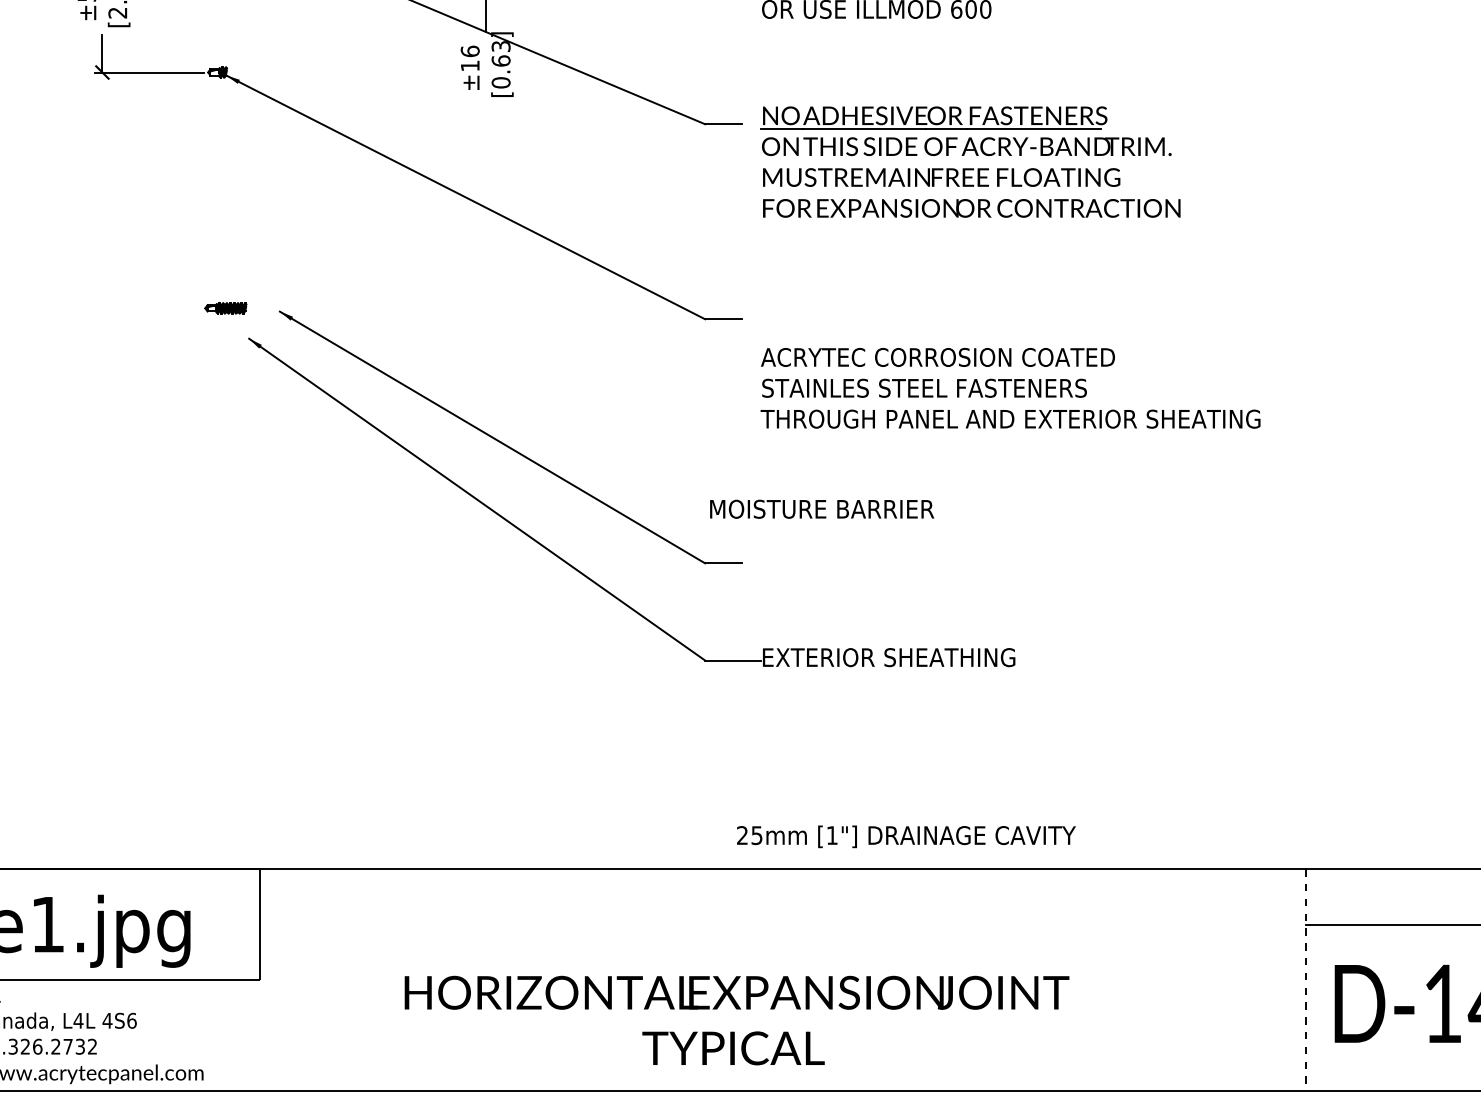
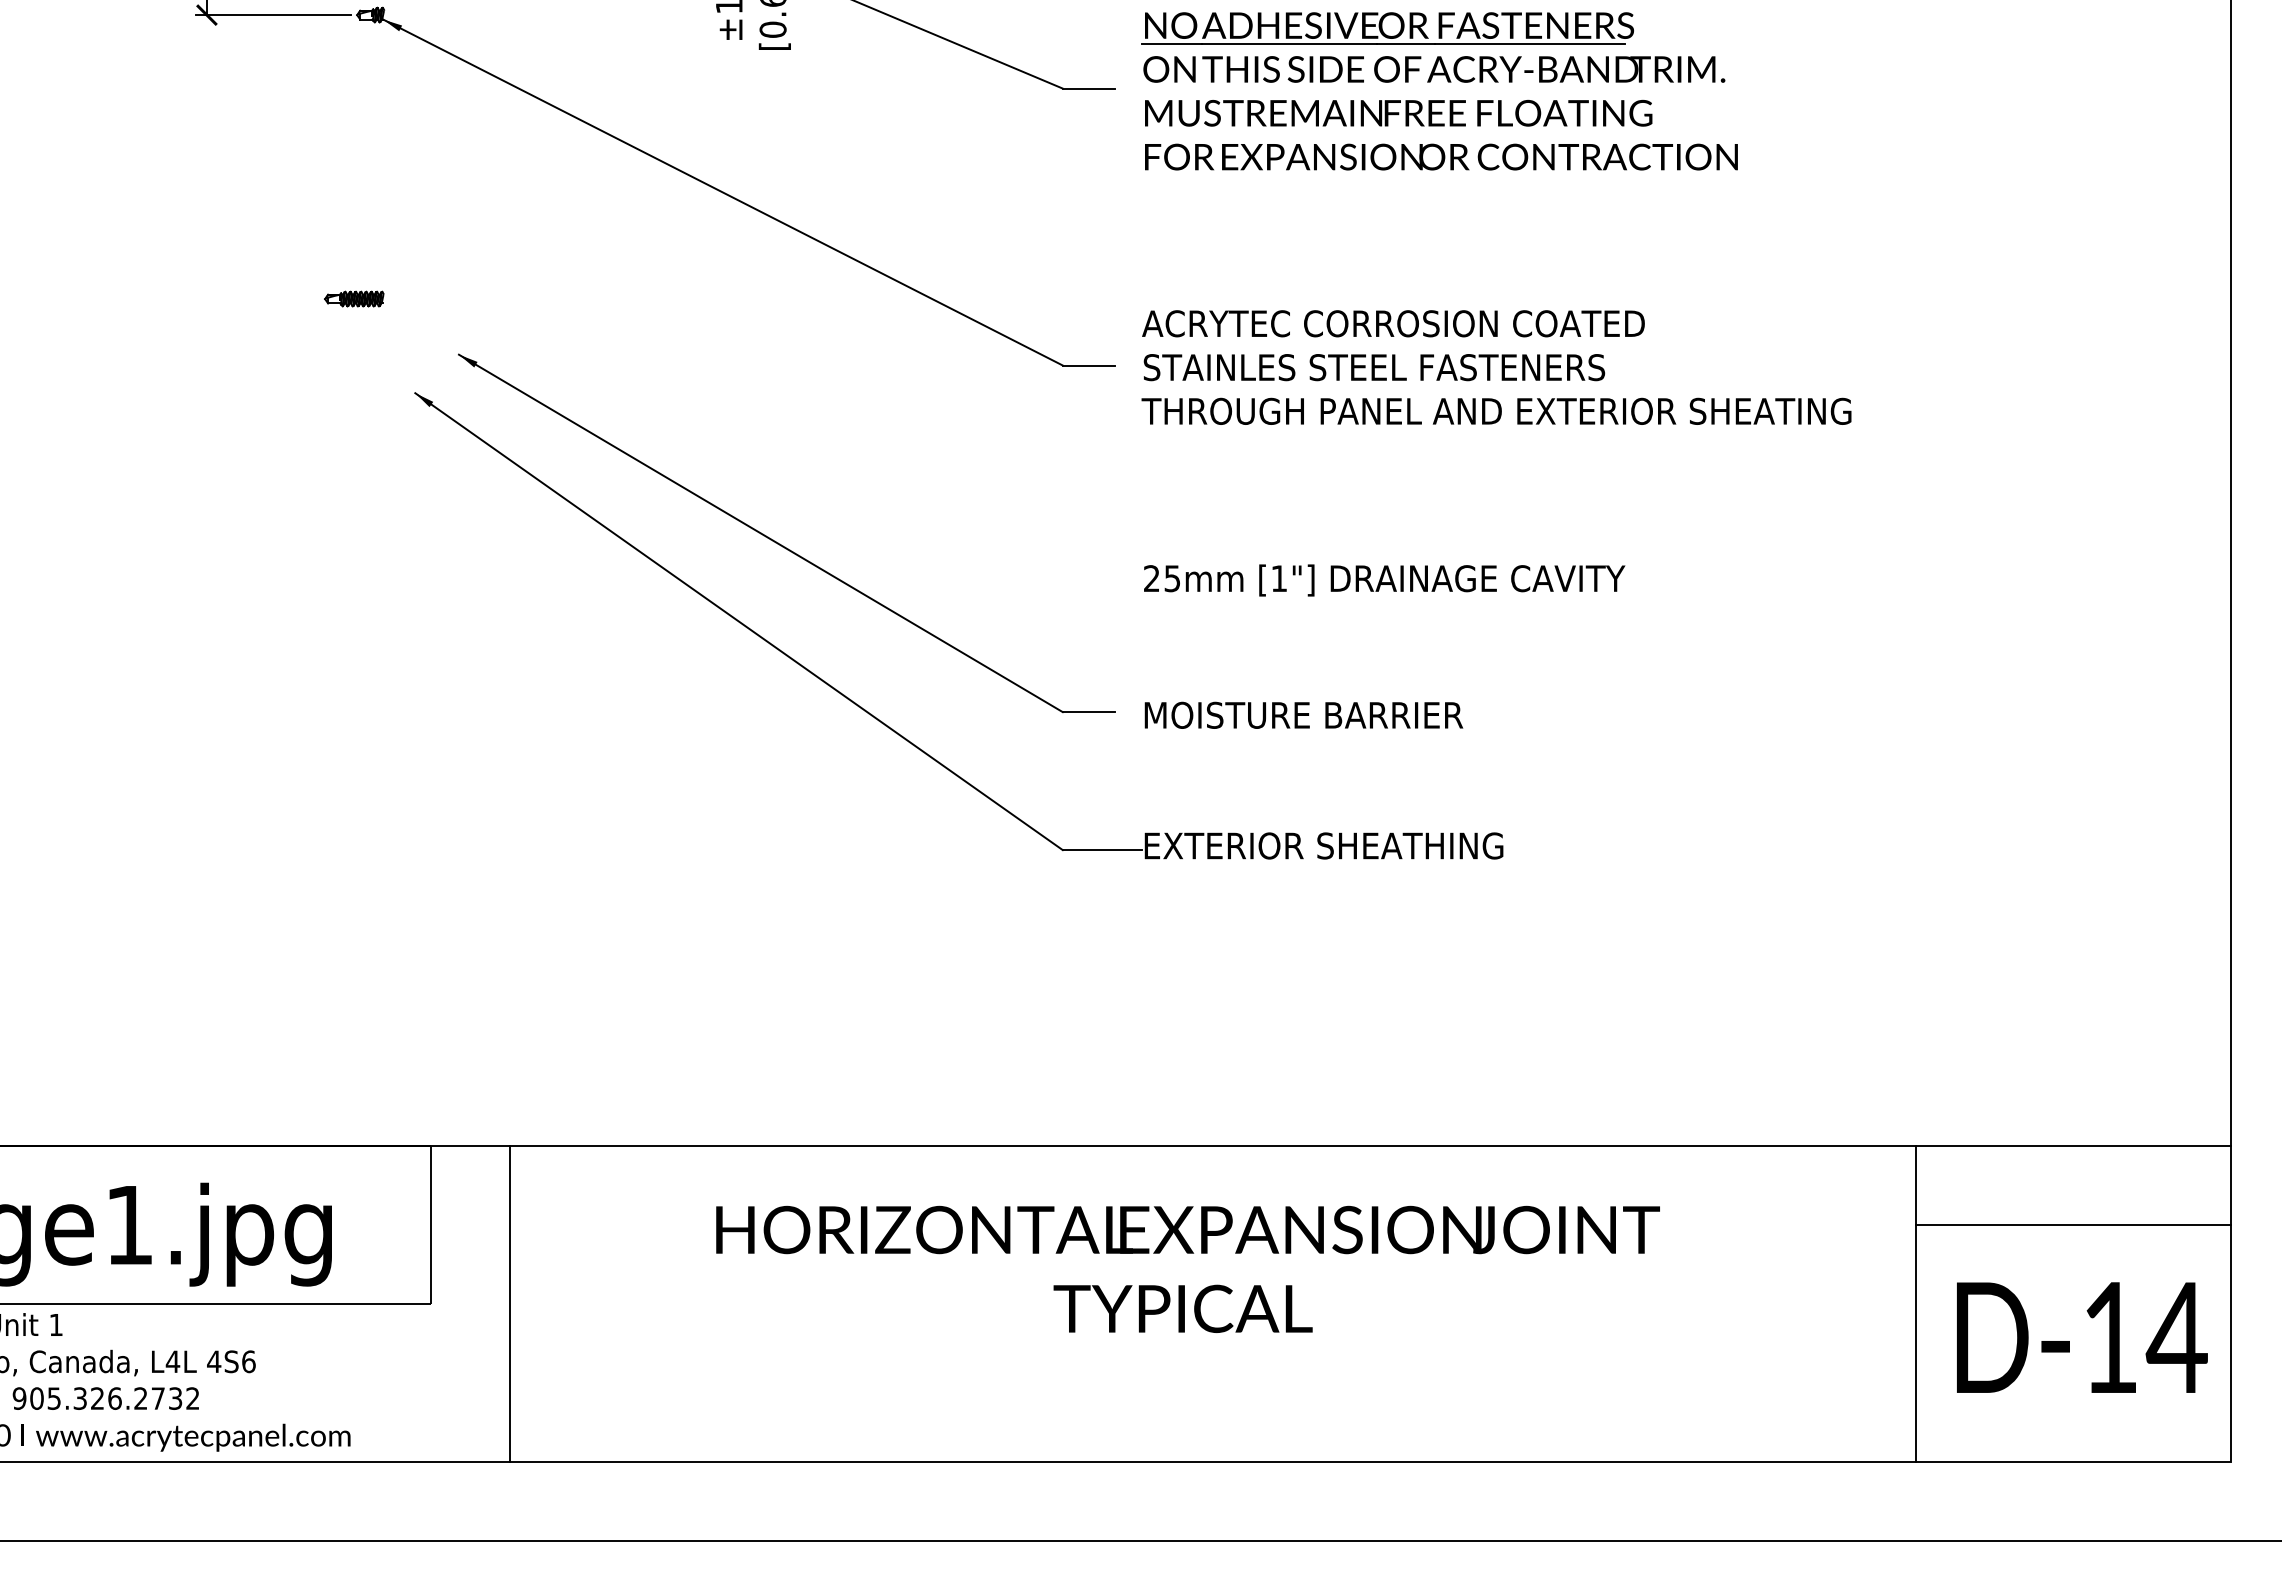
part: (970, 168) -> (1439, 100), moved
part: (226, 307) -> (354, 298), moved
text: (1010, 388) -> (1496, 367), moved
text: (821, 508) -> (1303, 714), moved
text: (906, 836) -> (1384, 580), moved
line: (315, 979) -> (509, 1303), added
line: (1305, 980) -> (1915, 1304), dashed -> solid
text: (736, 1019) -> (1187, 1268), moved

